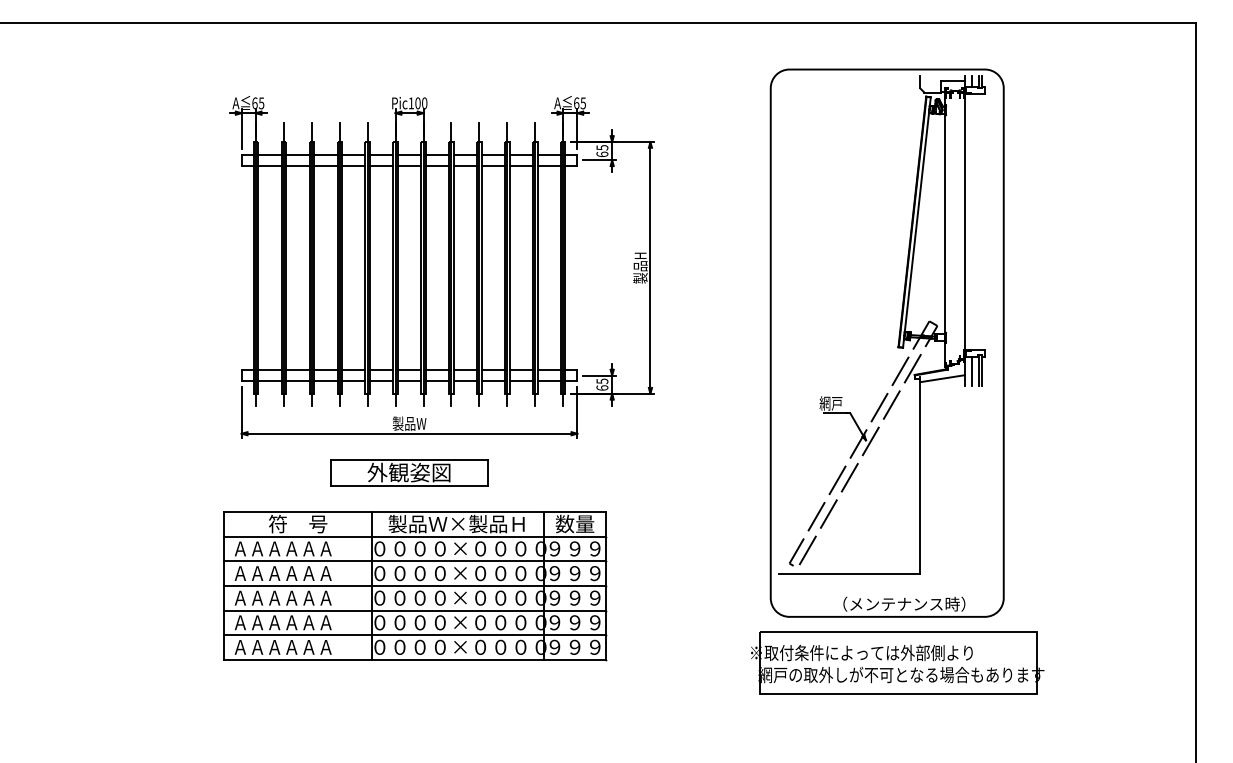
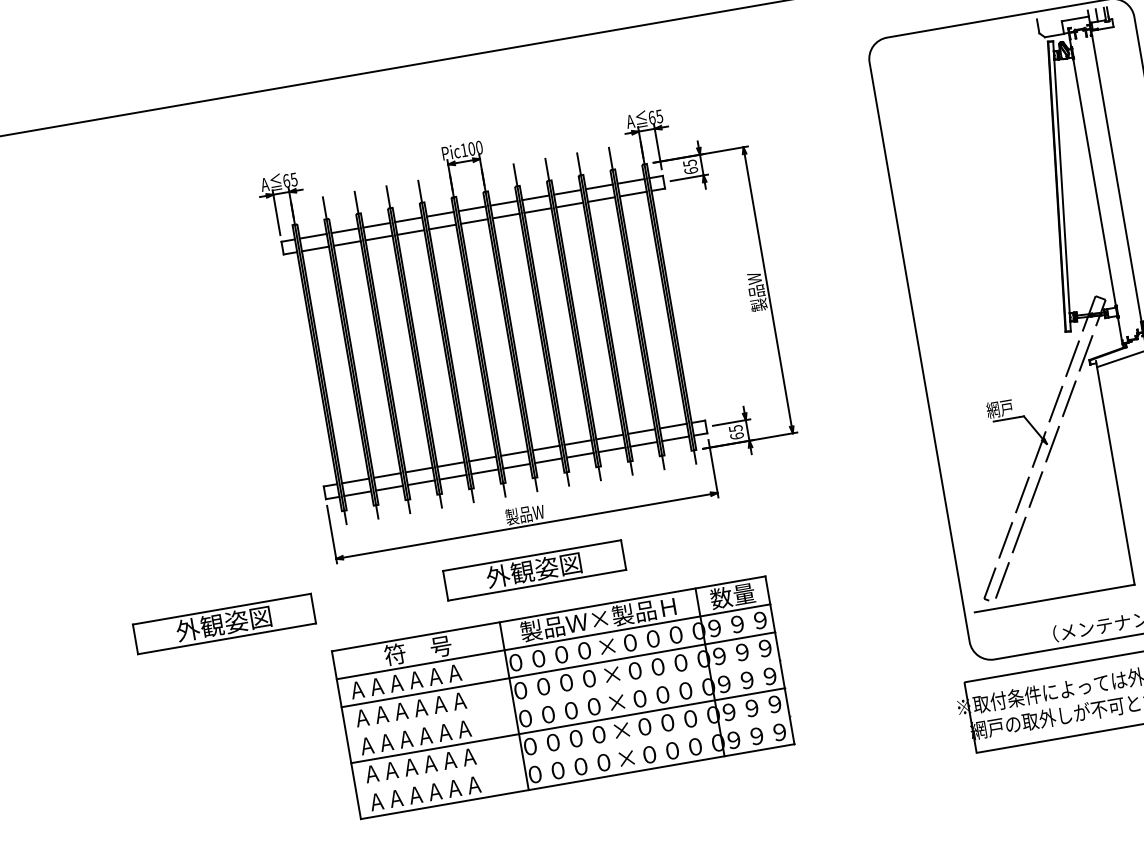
text: (640, 267) -> (756, 291), 製品H -> 製品W
part: (136, 472) -> (224, 623), added
line: (414, 585) -> (562, 697), removed
line: (414, 635) -> (572, 754), removed

